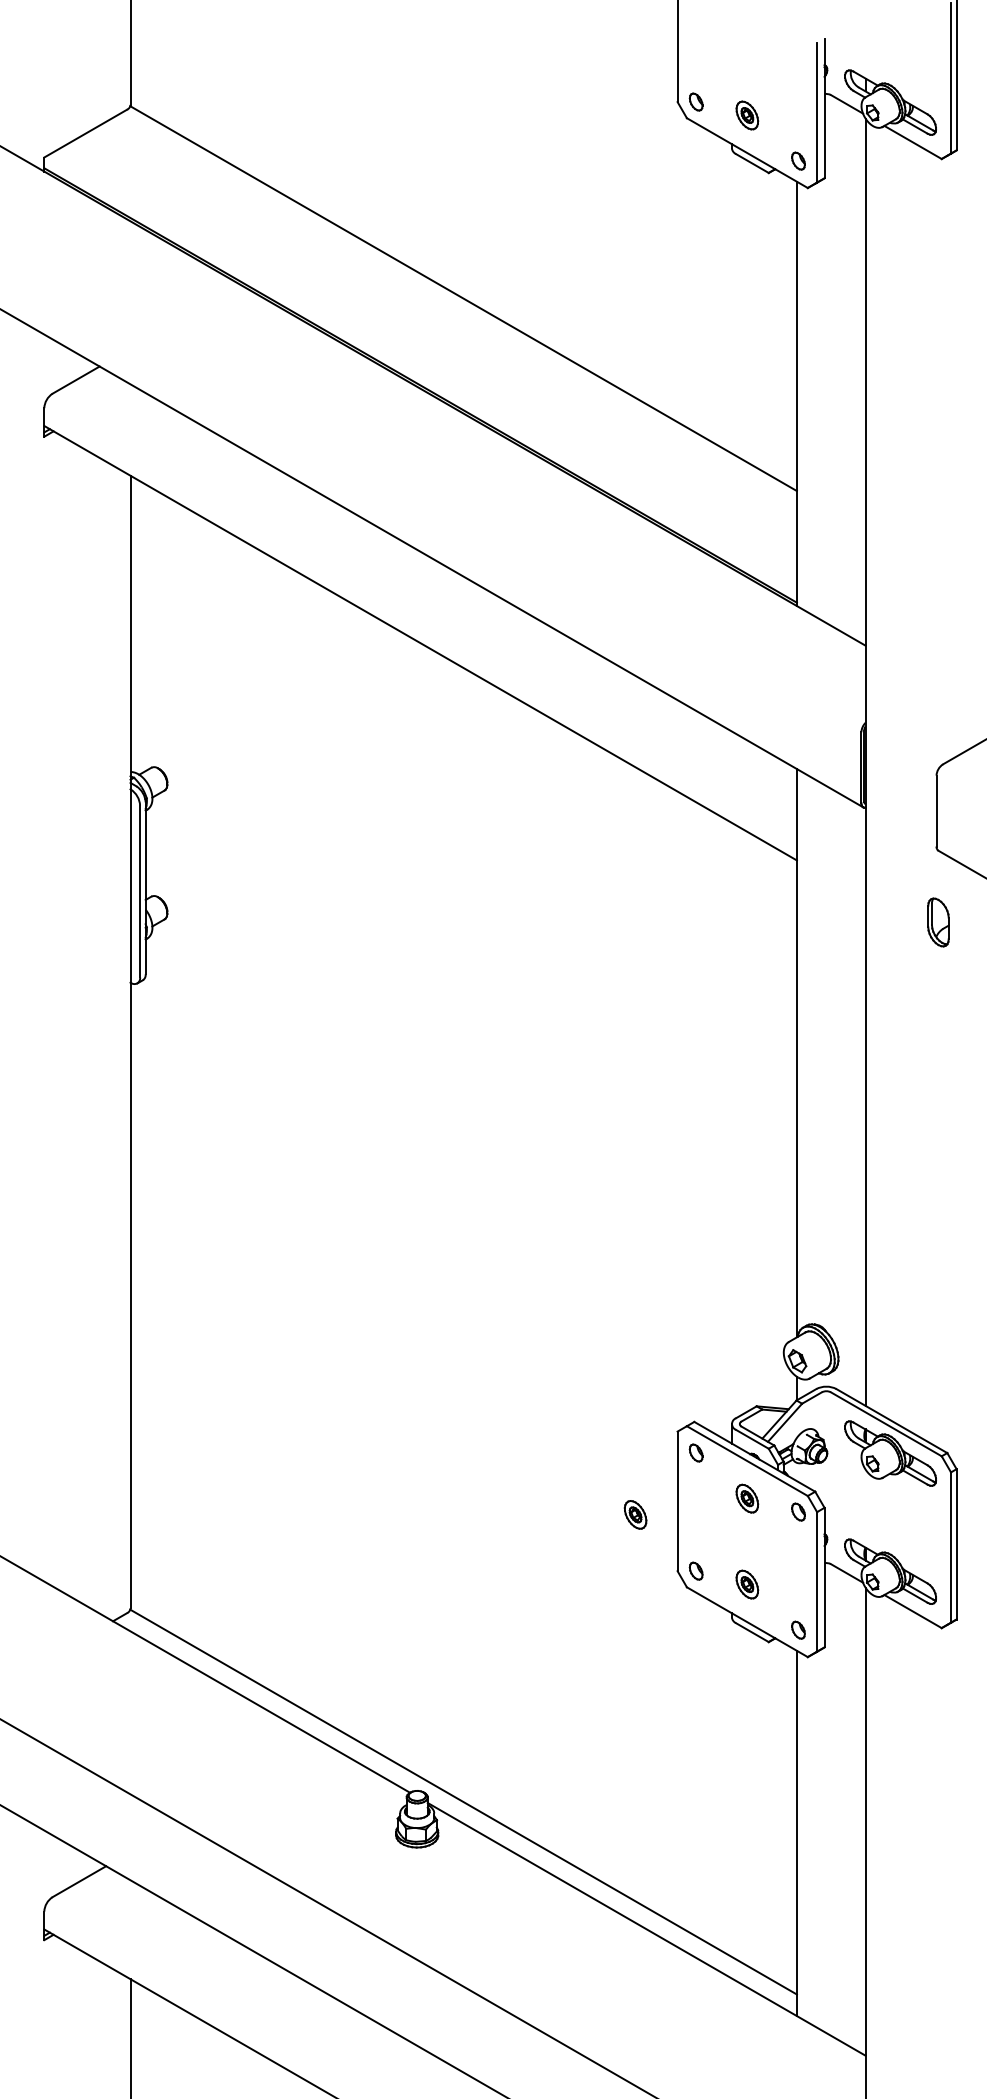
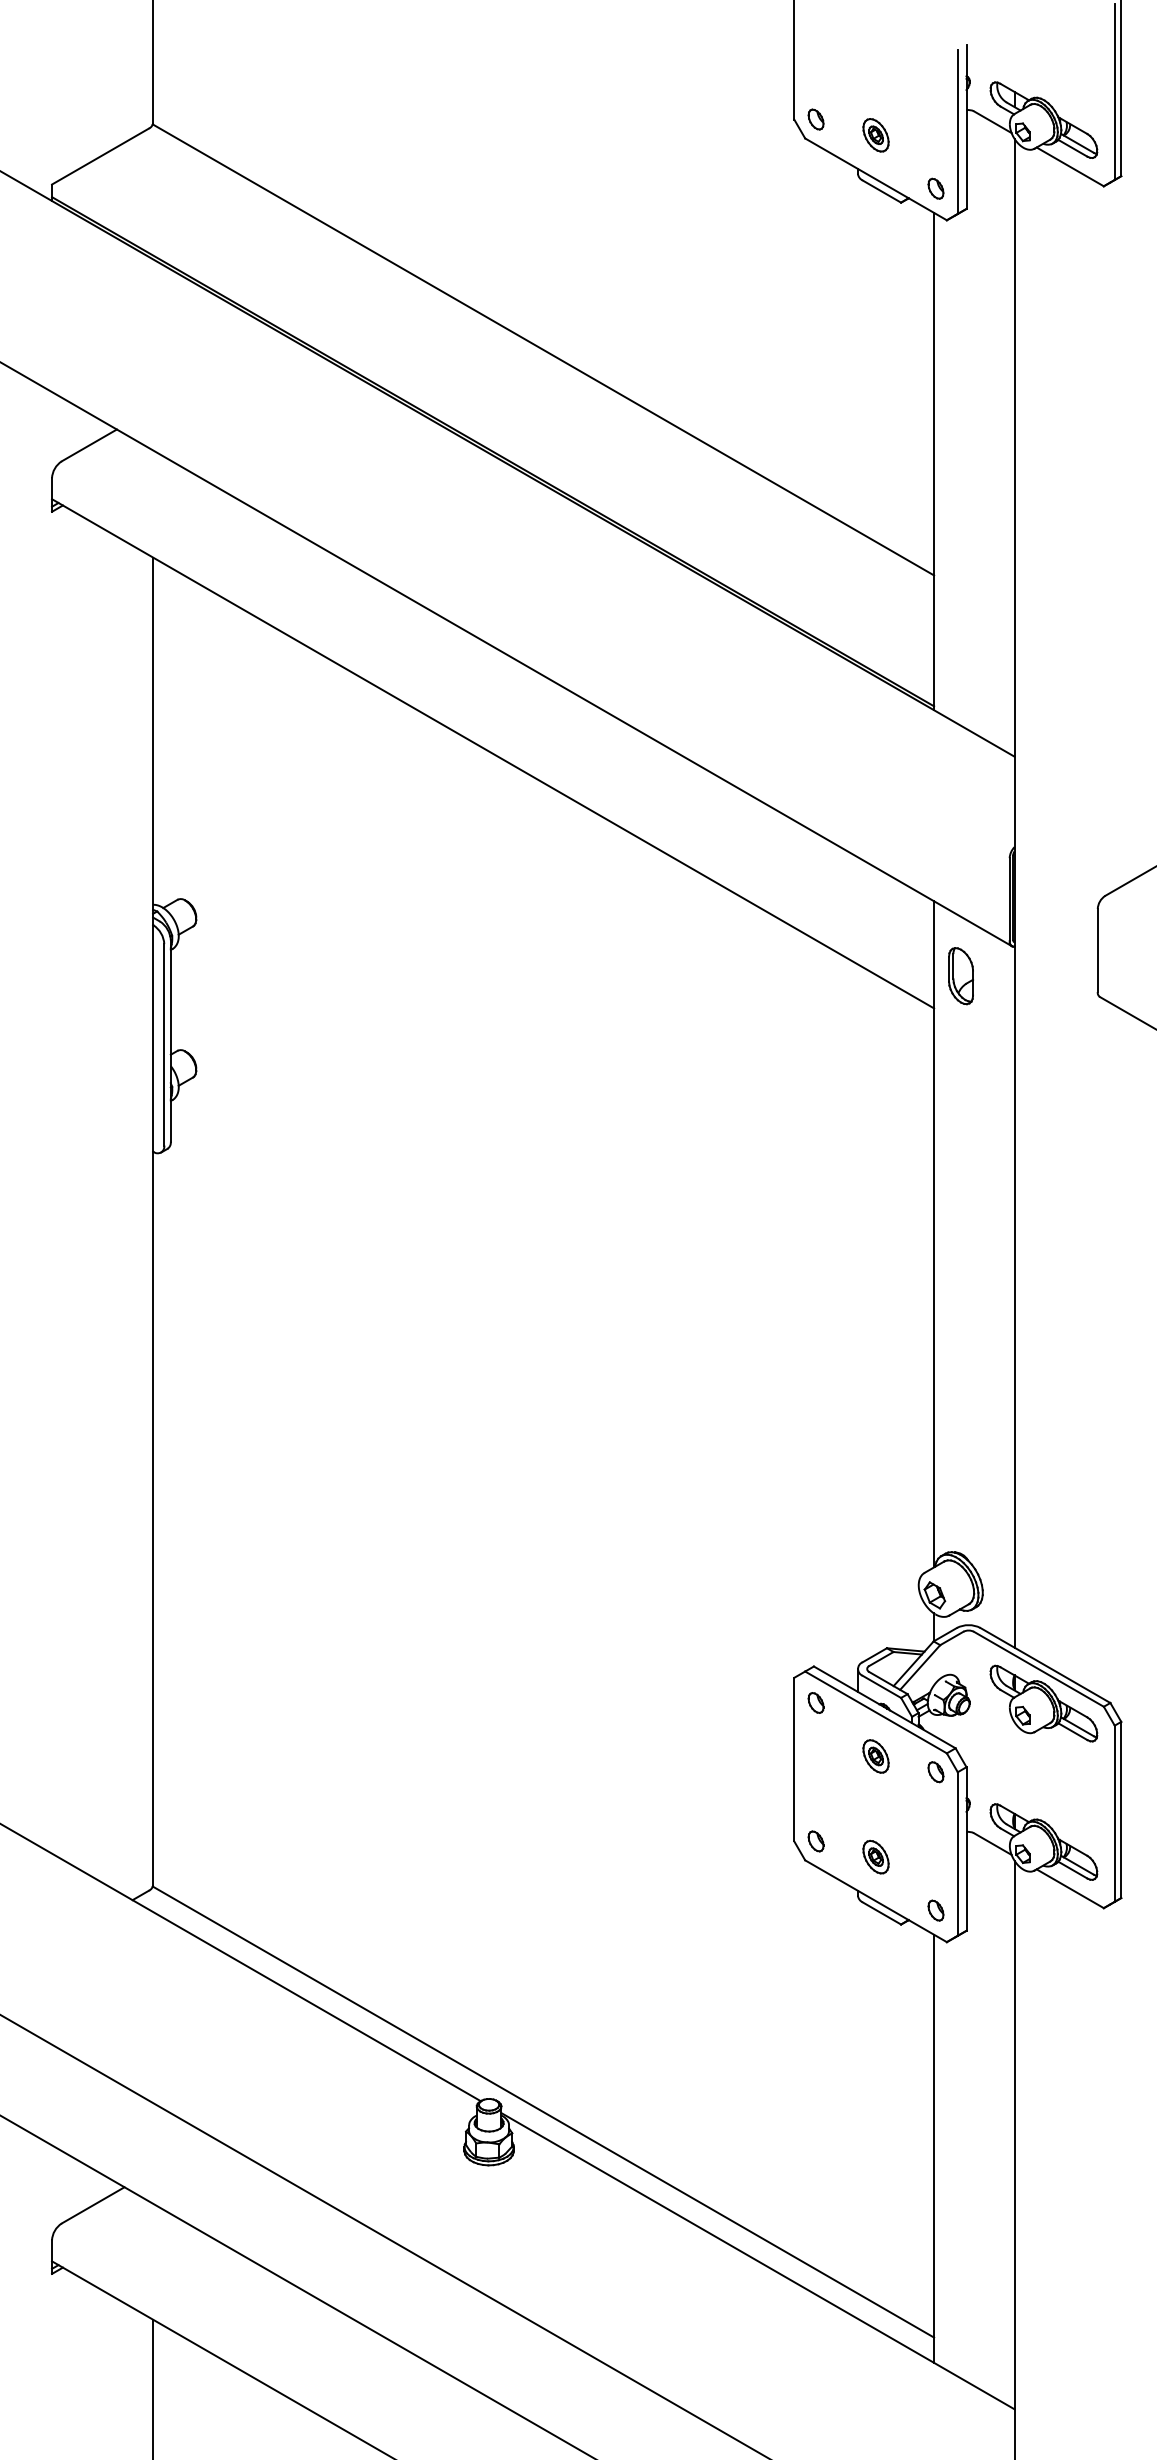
part: (938, 922) -> (960, 976), moved
part: (635, 1514) -> (744, 1775), removed

